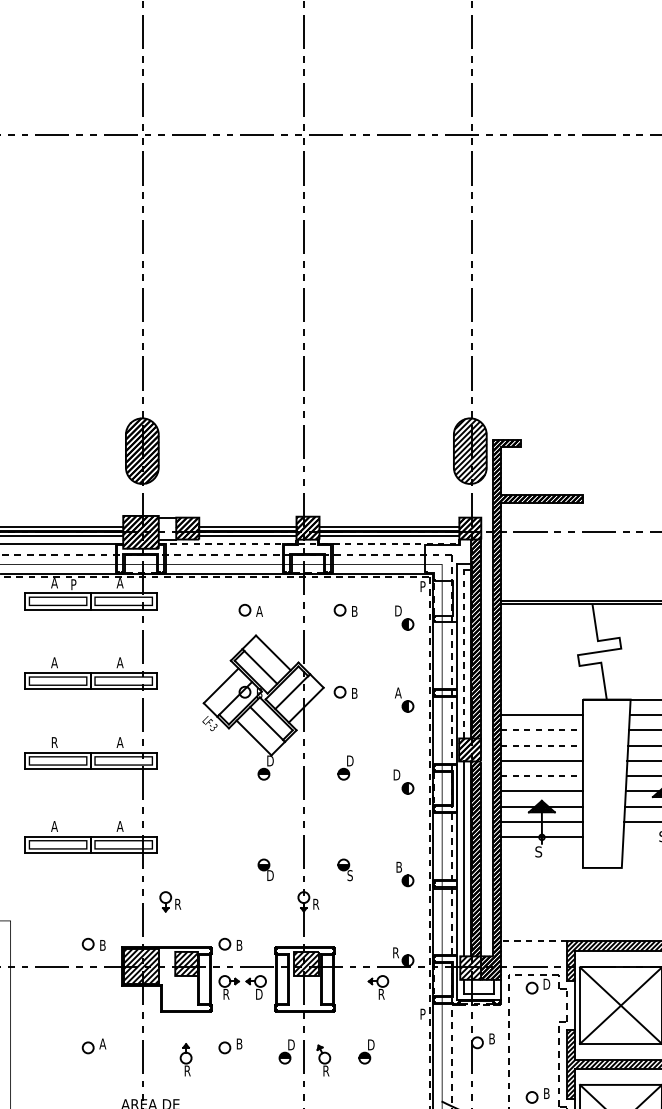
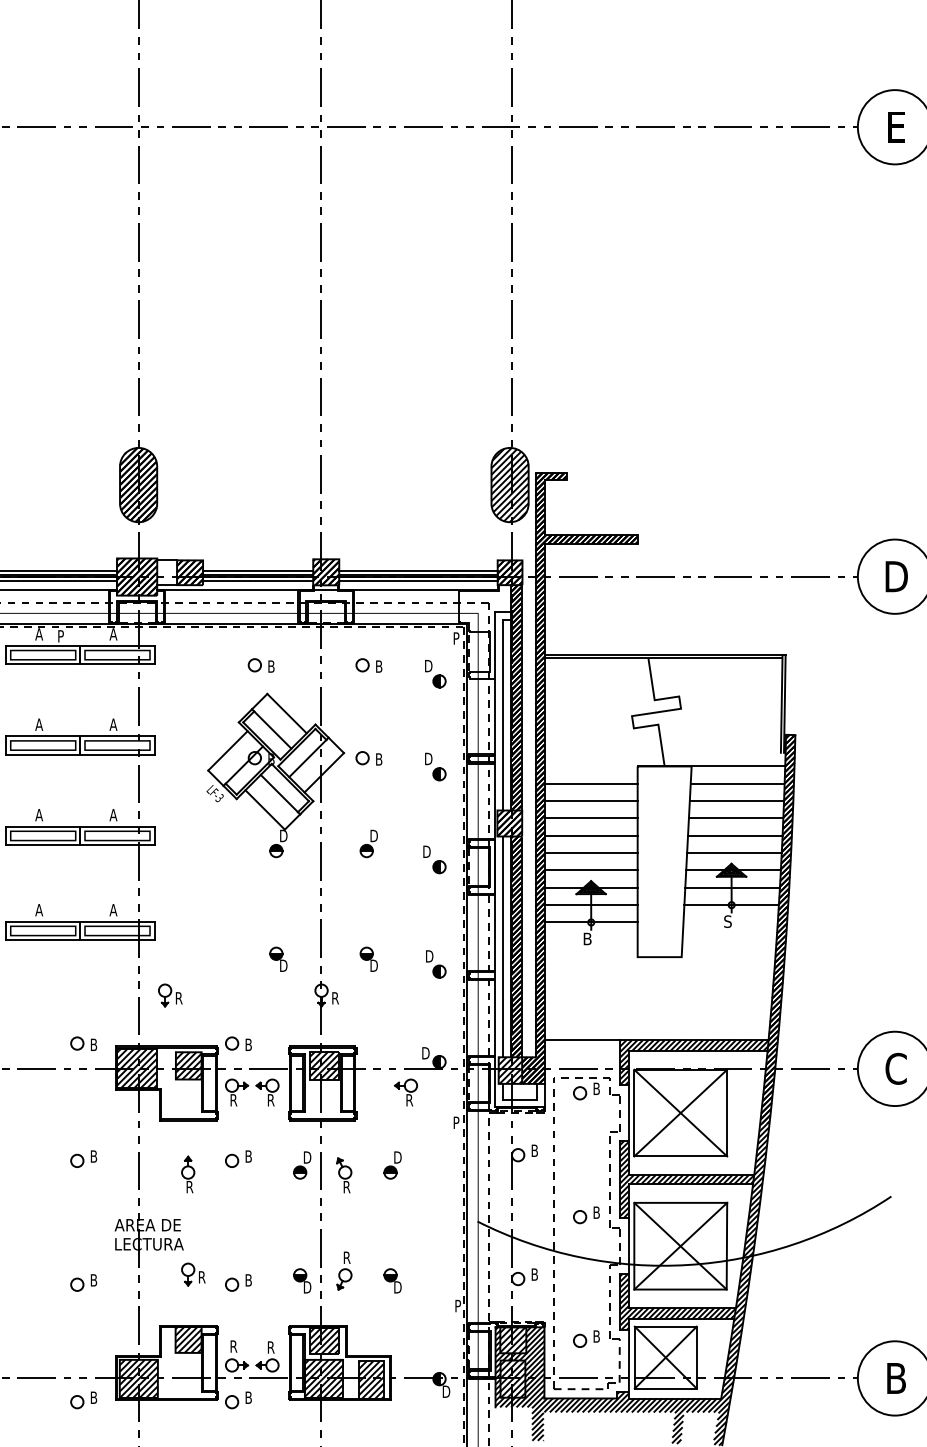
line: (309, 544) -> (327, 590), dashed -> solid
text: (259, 611) -> (271, 666), A -> B
line: (463, 653) -> (502, 714), dashed -> solid
text: (398, 692) -> (428, 758), A -> D
line: (542, 730) -> (591, 801), dashed -> solid
text: (53, 742) -> (38, 815), R -> A
line: (542, 745) -> (591, 818), dashed -> solid
line: (542, 776) -> (591, 853), dashed -> solid
text: (538, 851) -> (587, 938), S -> B
text: (399, 867) -> (429, 956), B -> D
text: (349, 875) -> (373, 965), S -> D
line: (533, 941) -> (581, 1040), dashed -> solid
text: (395, 953) -> (425, 1053), R -> D
text: (546, 983) -> (596, 1088), D -> B
text: (258, 994) -> (270, 1100), D -> R
text: (102, 1043) -> (93, 1156), A -> B

